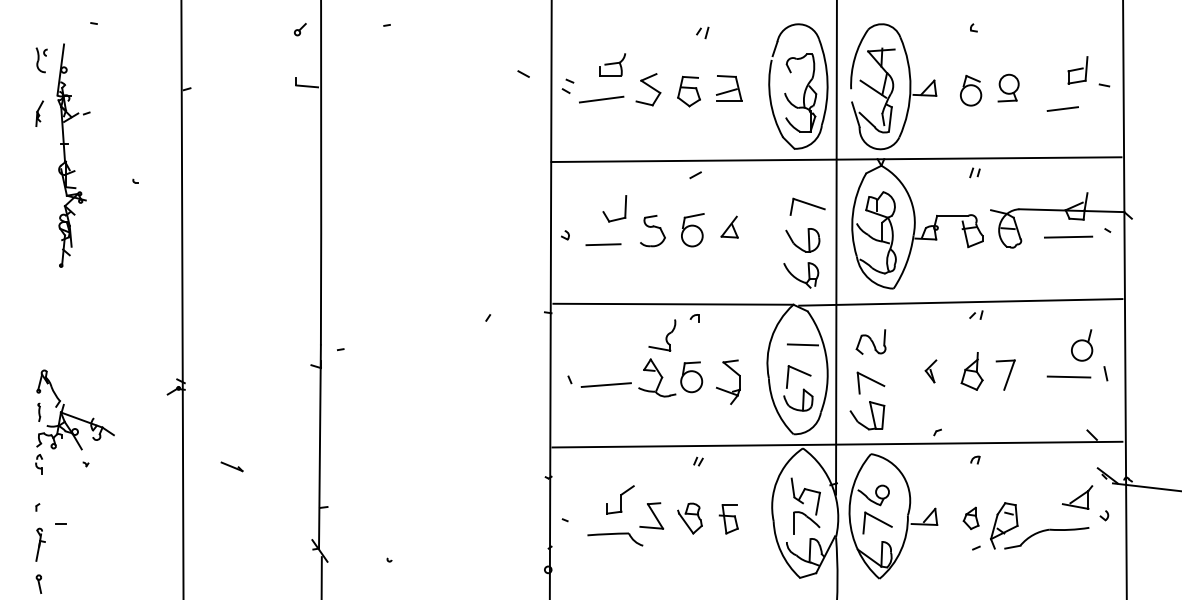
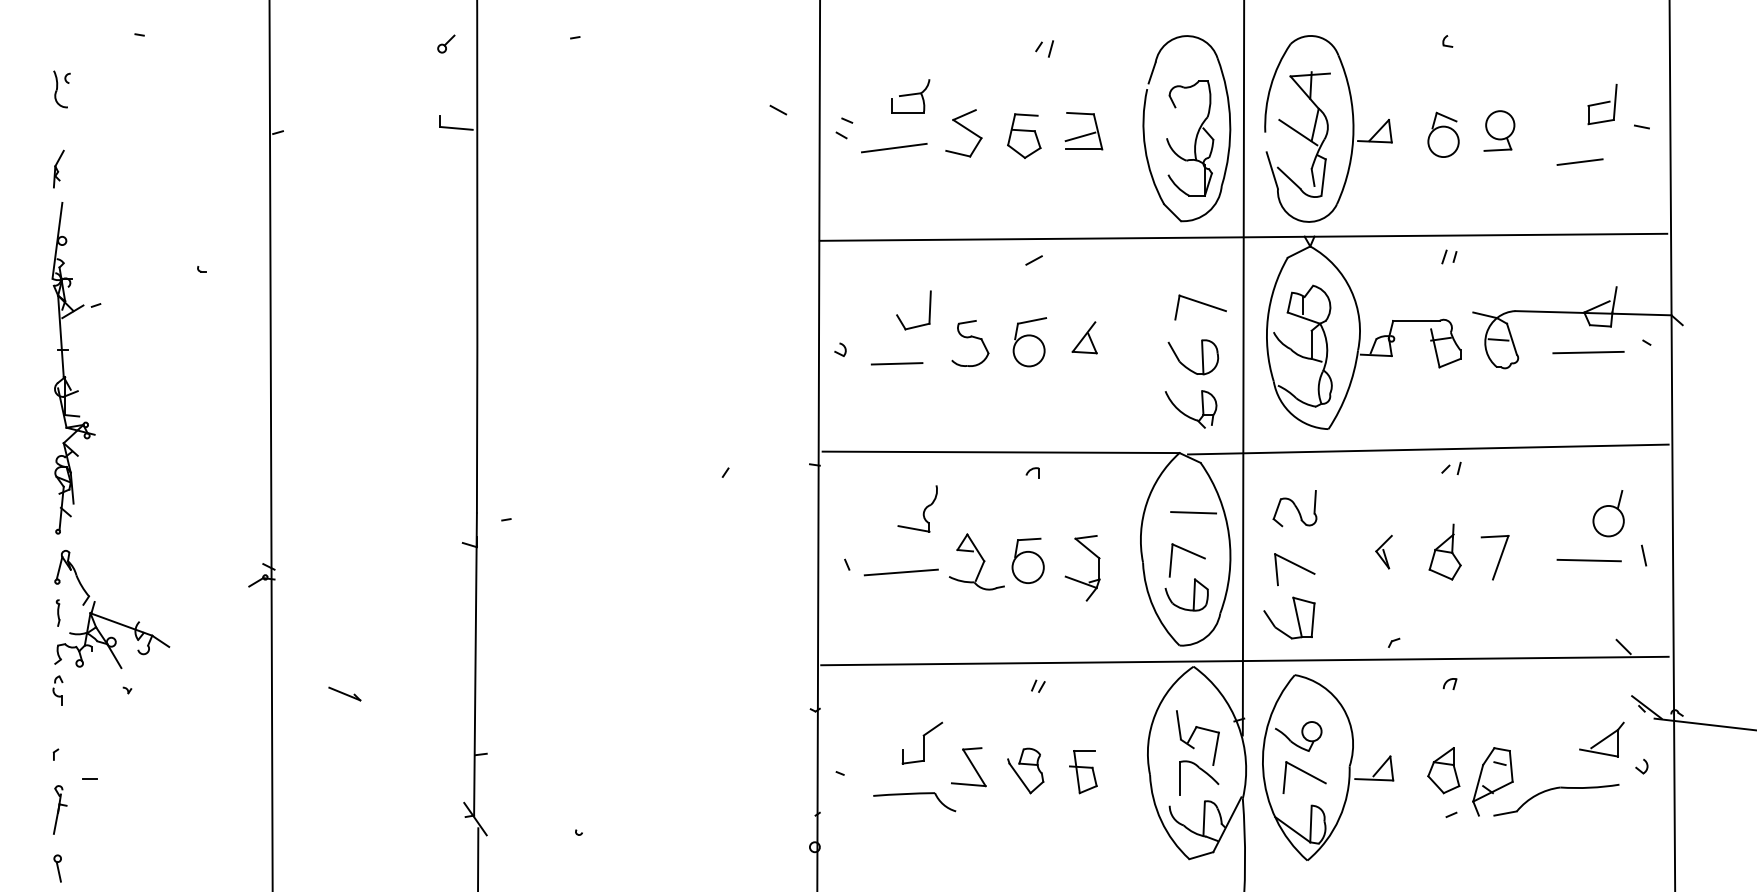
part: (65, 155) -> (64, 367), moved
part: (662, 335) -> (917, 509), moved
part: (970, 518) -> (1442, 770), size x1.43

